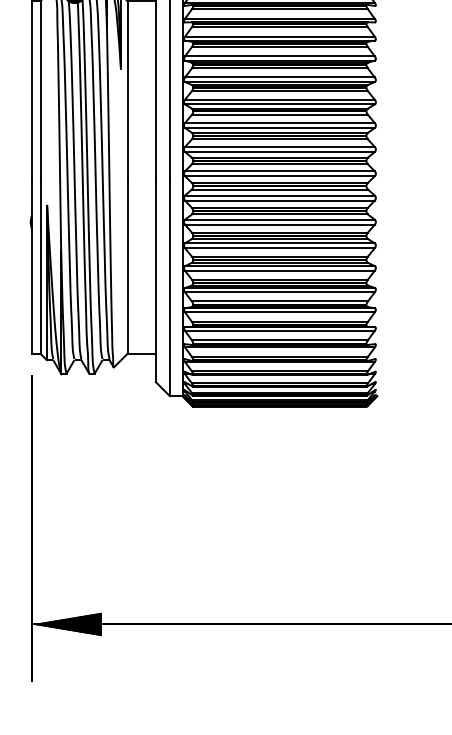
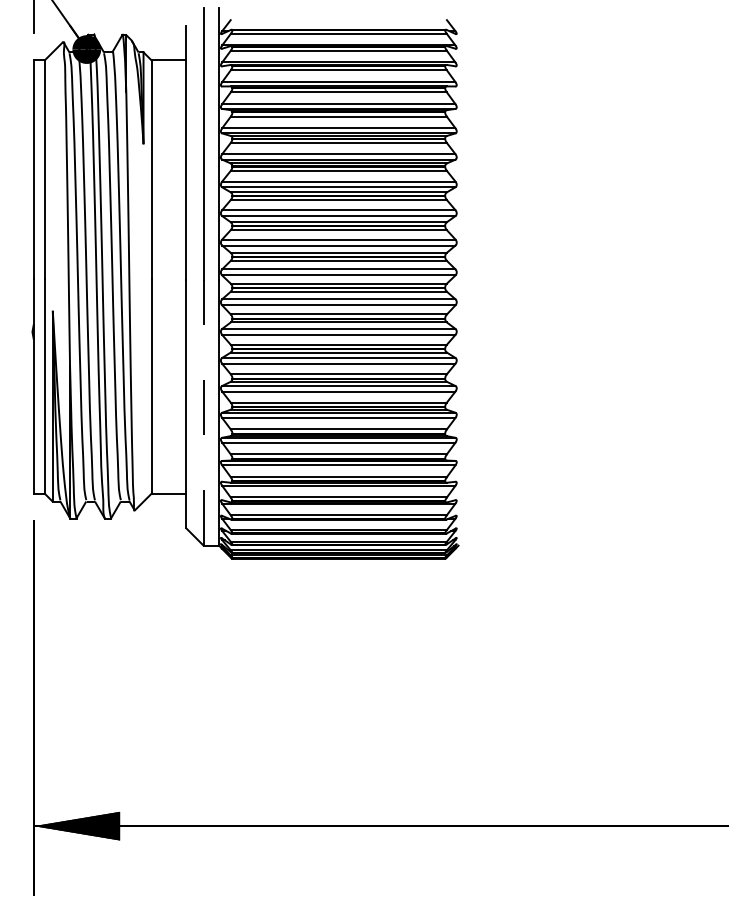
line: (169, 287) -> (203, 412), solid -> dashed

